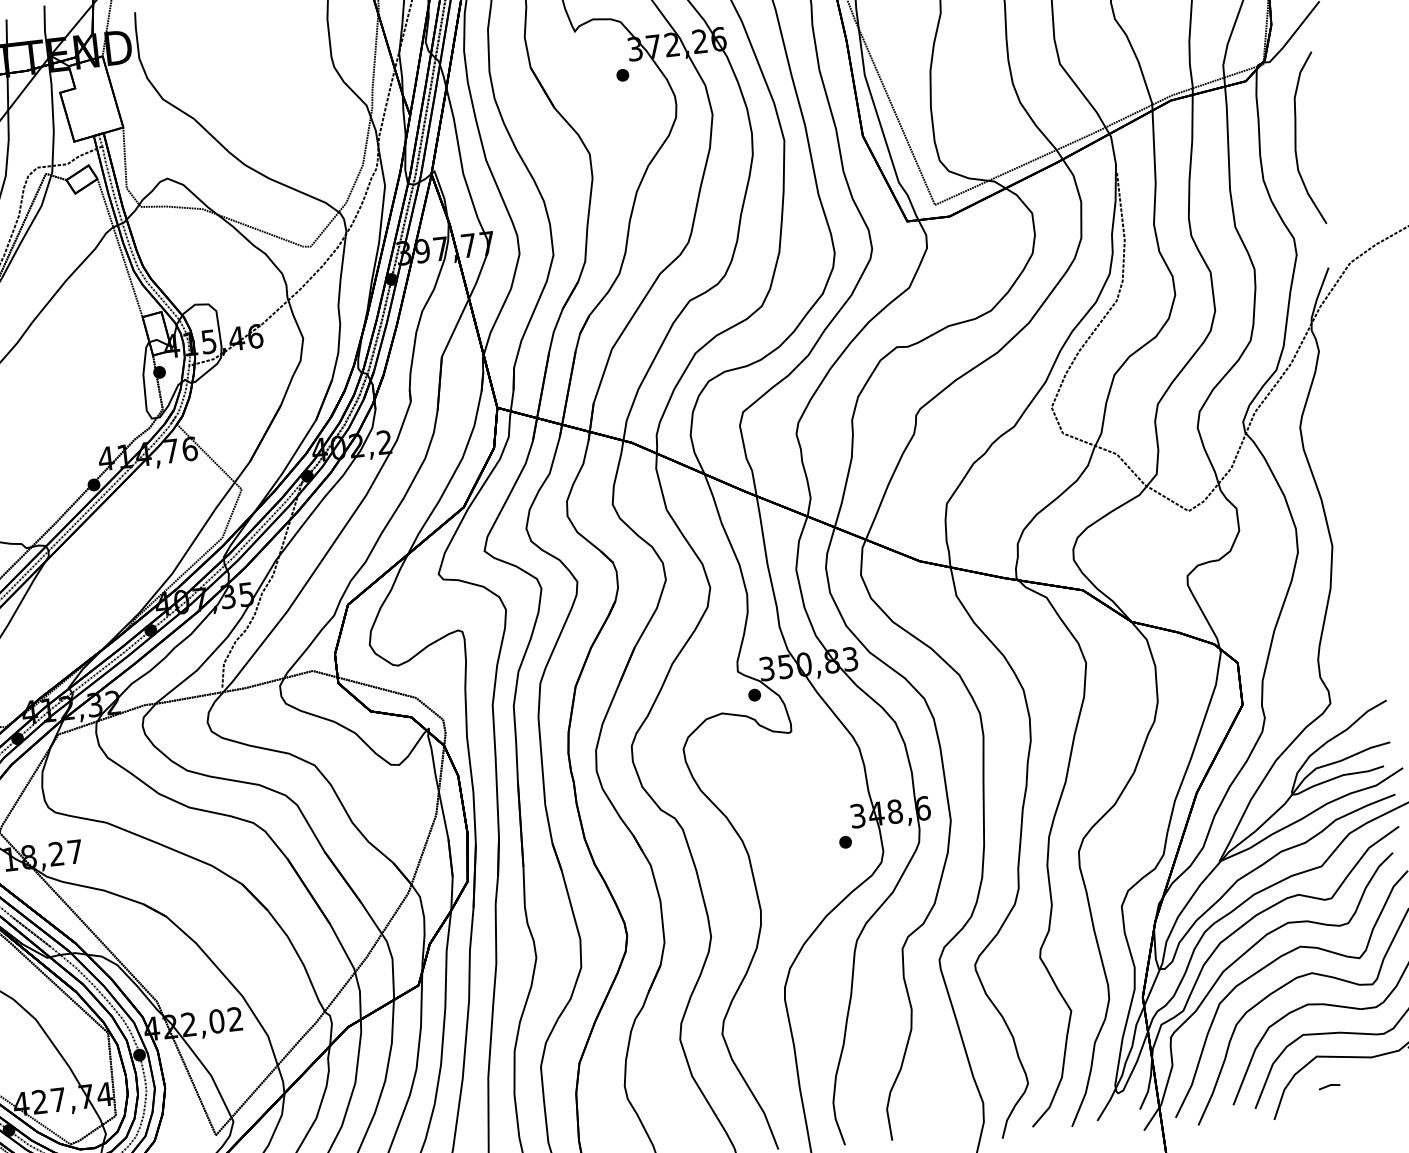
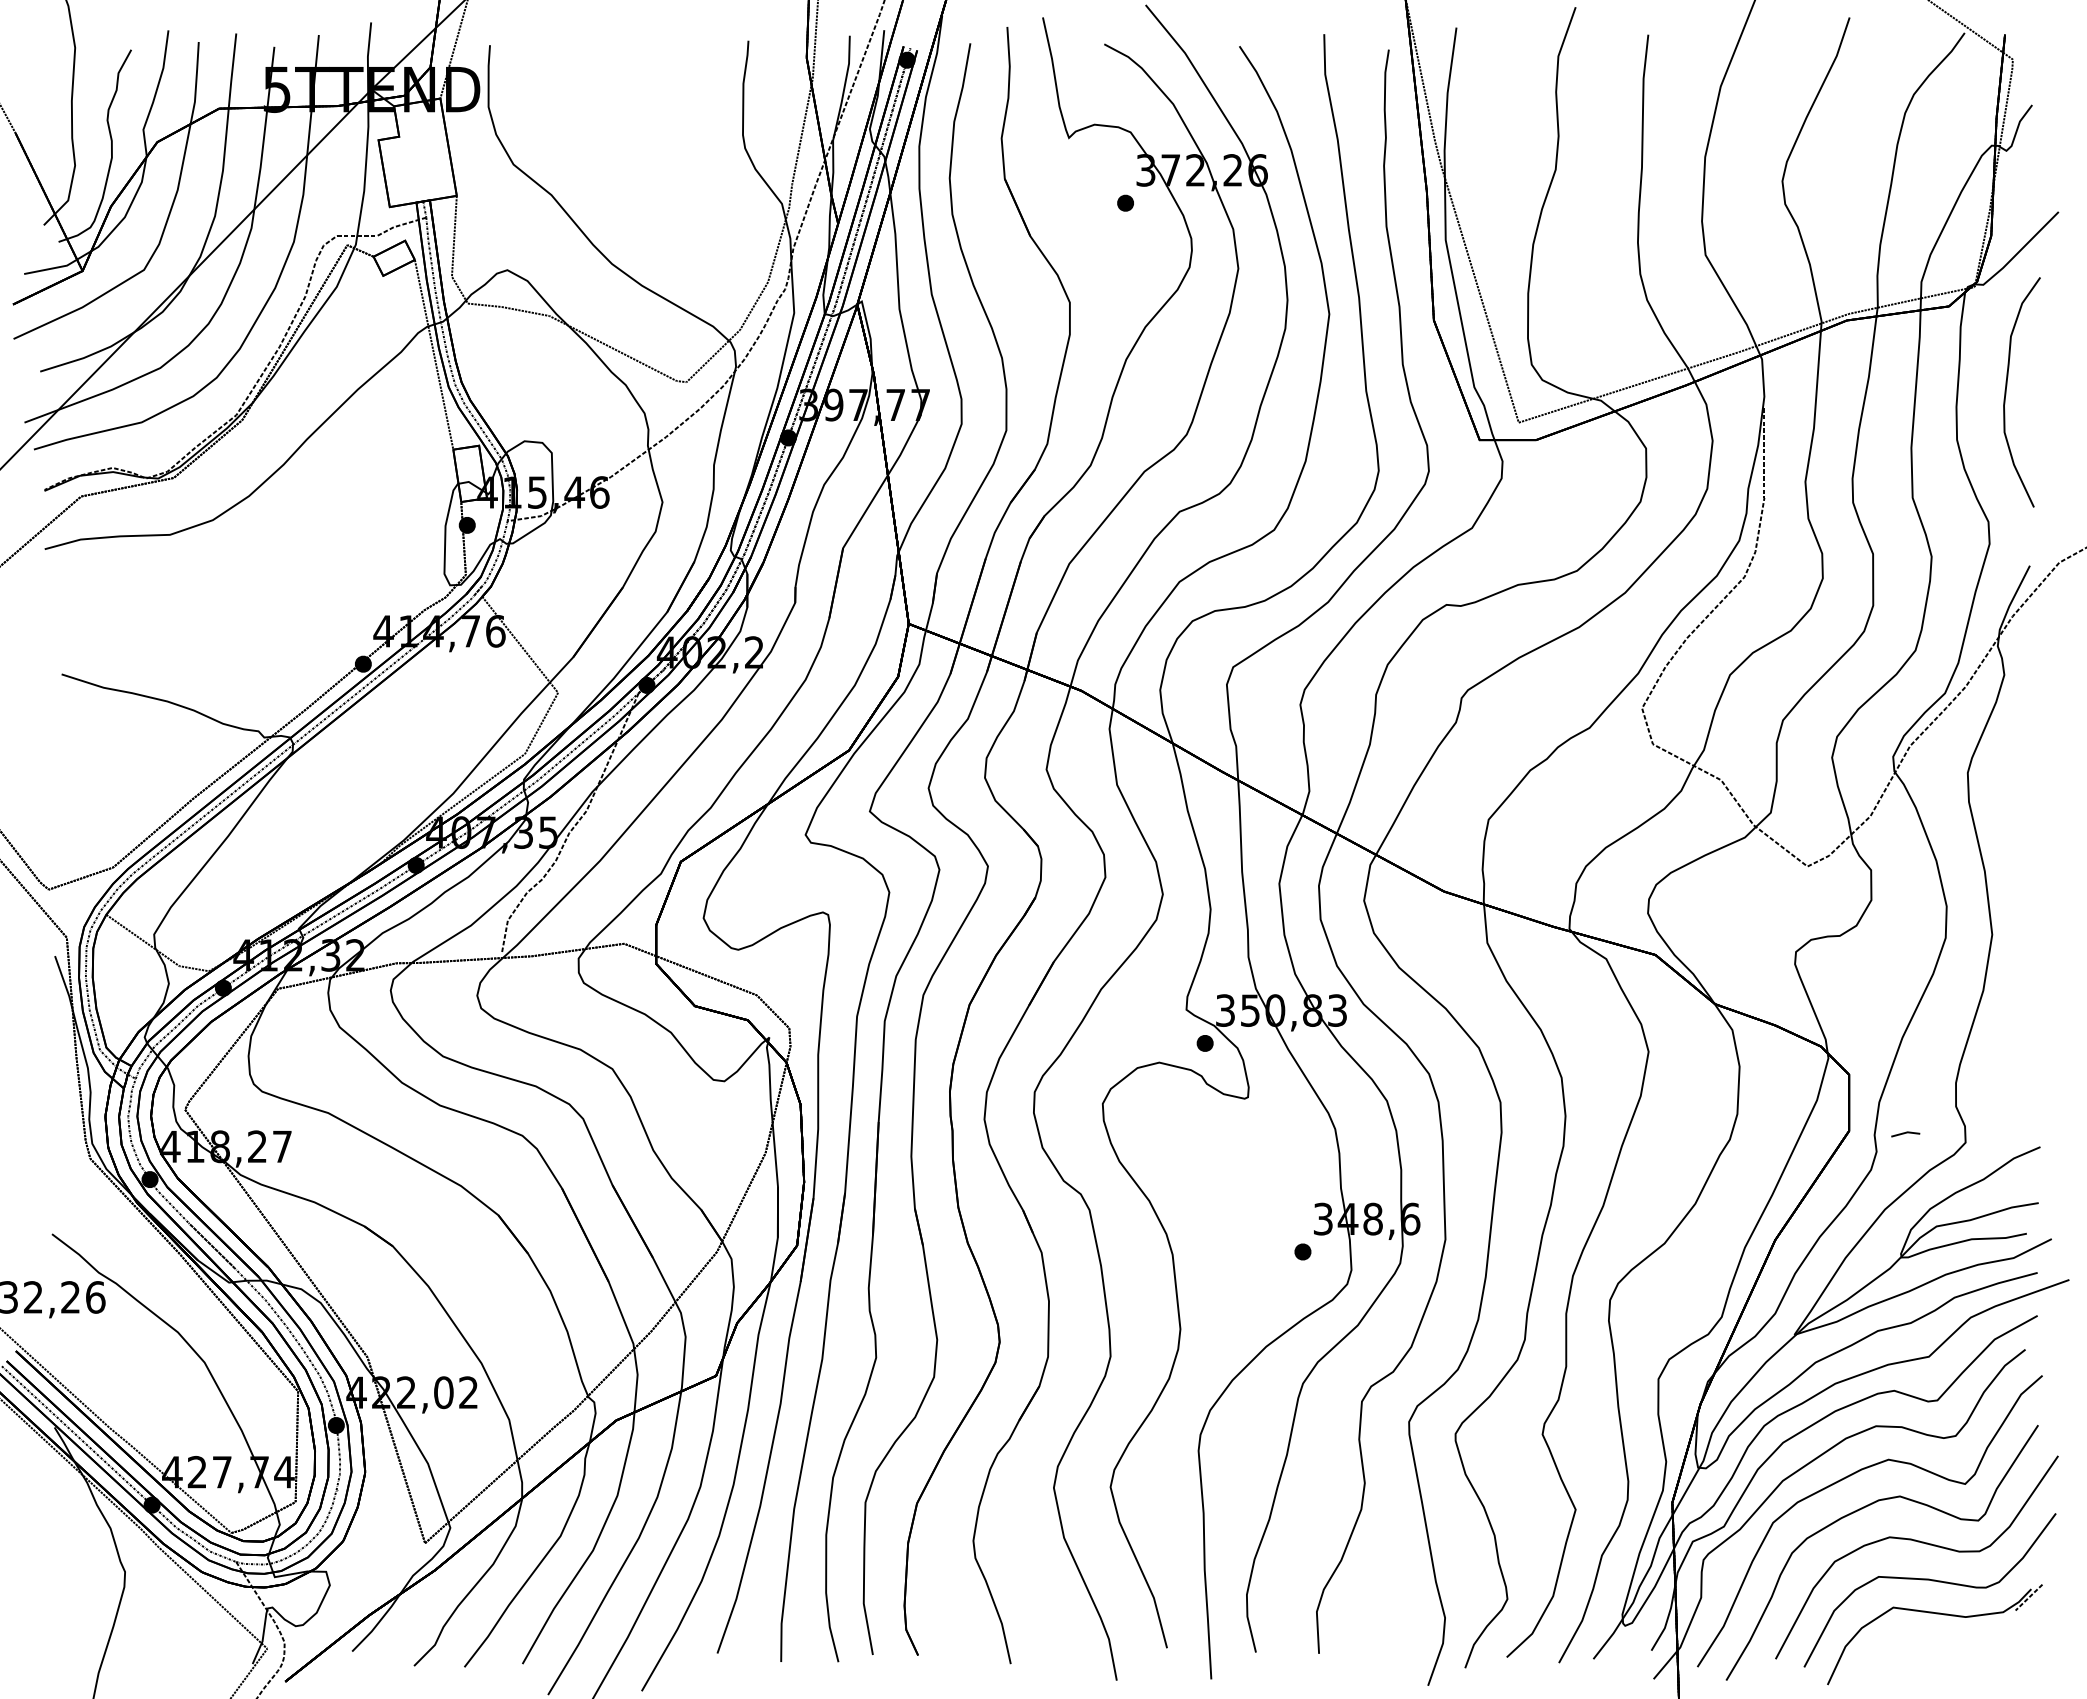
line: (1329, 1086) -> (1905, 1133), moved

